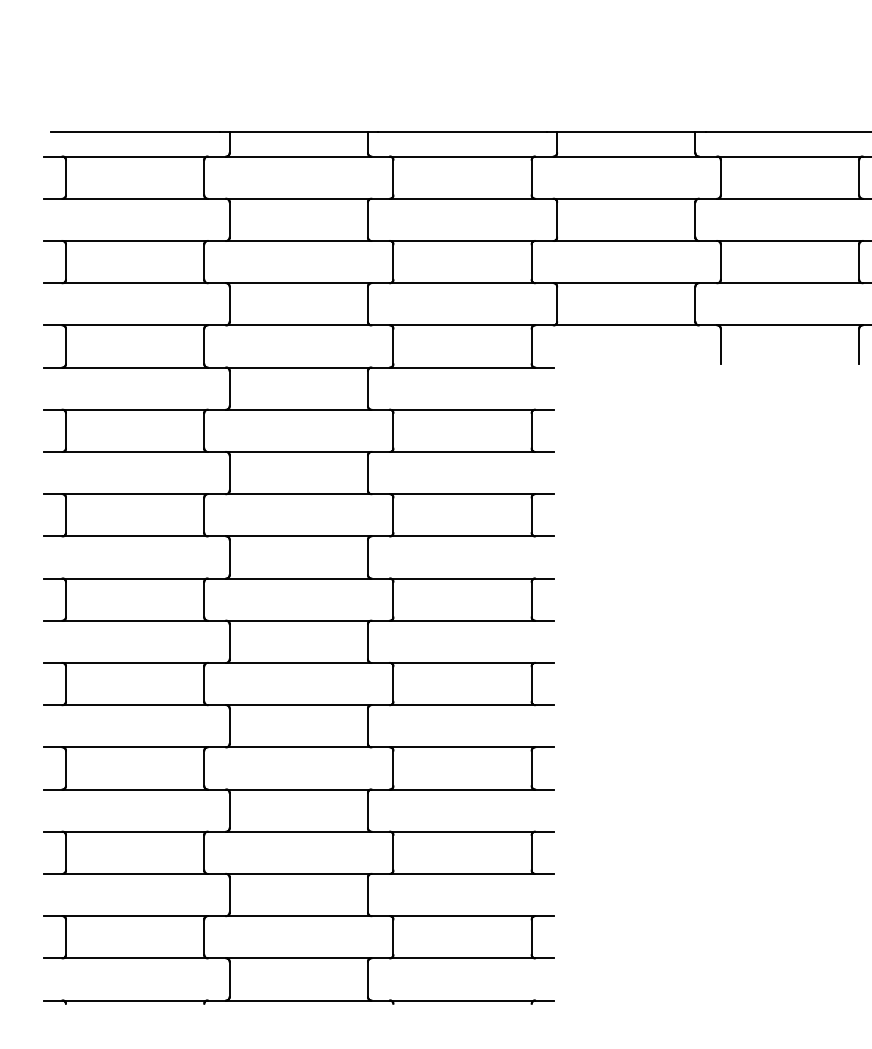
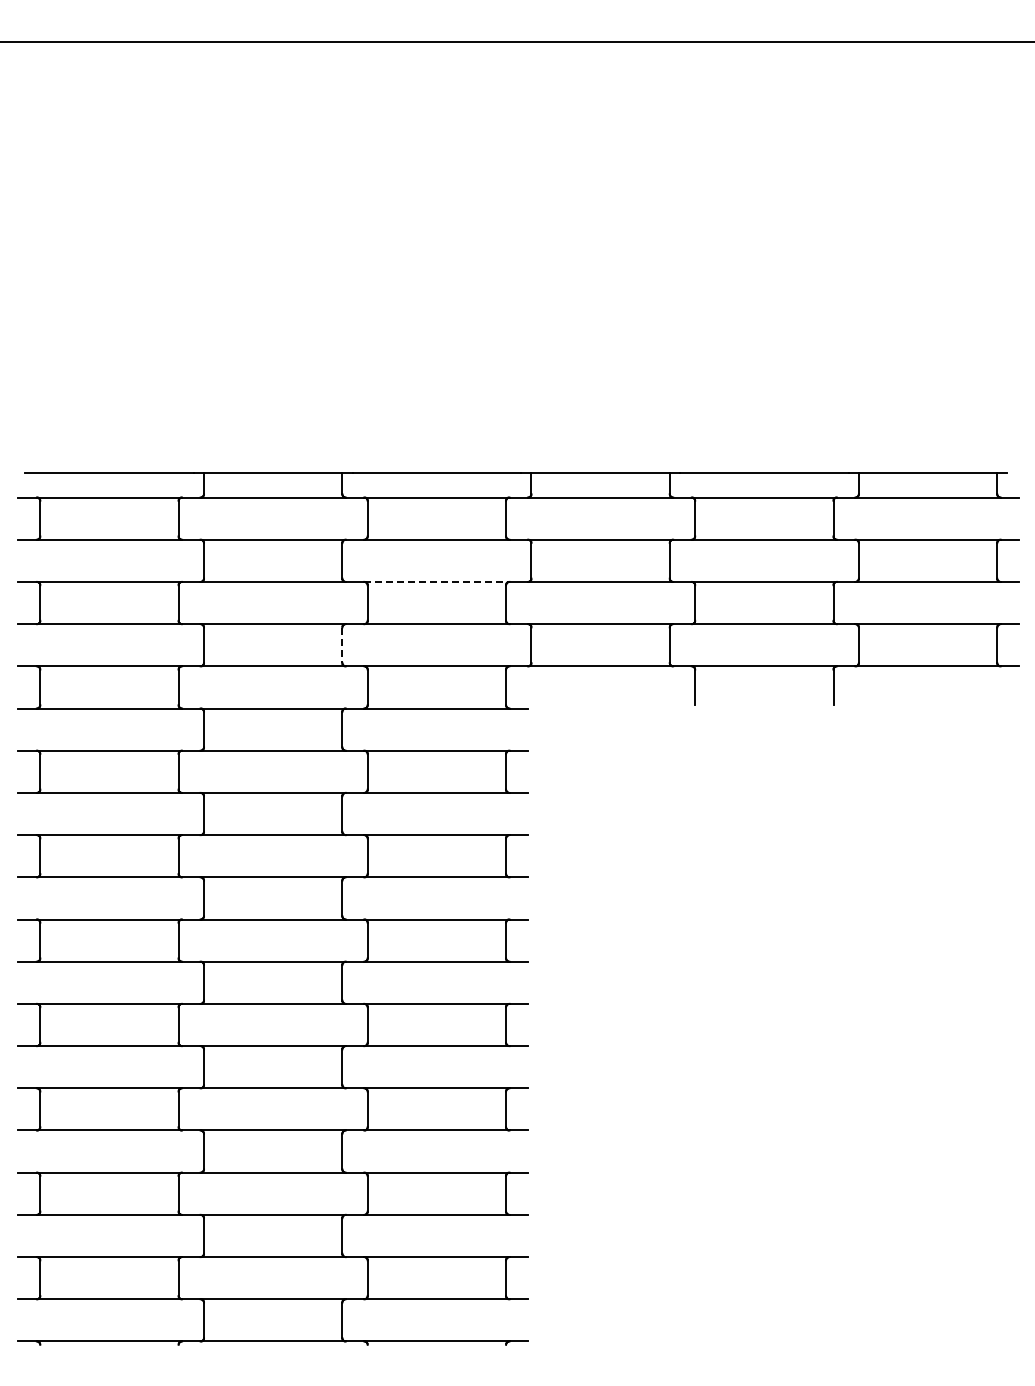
line: (462, 240) -> (436, 581), solid -> dashed
line: (368, 304) -> (342, 645), solid -> dashed

